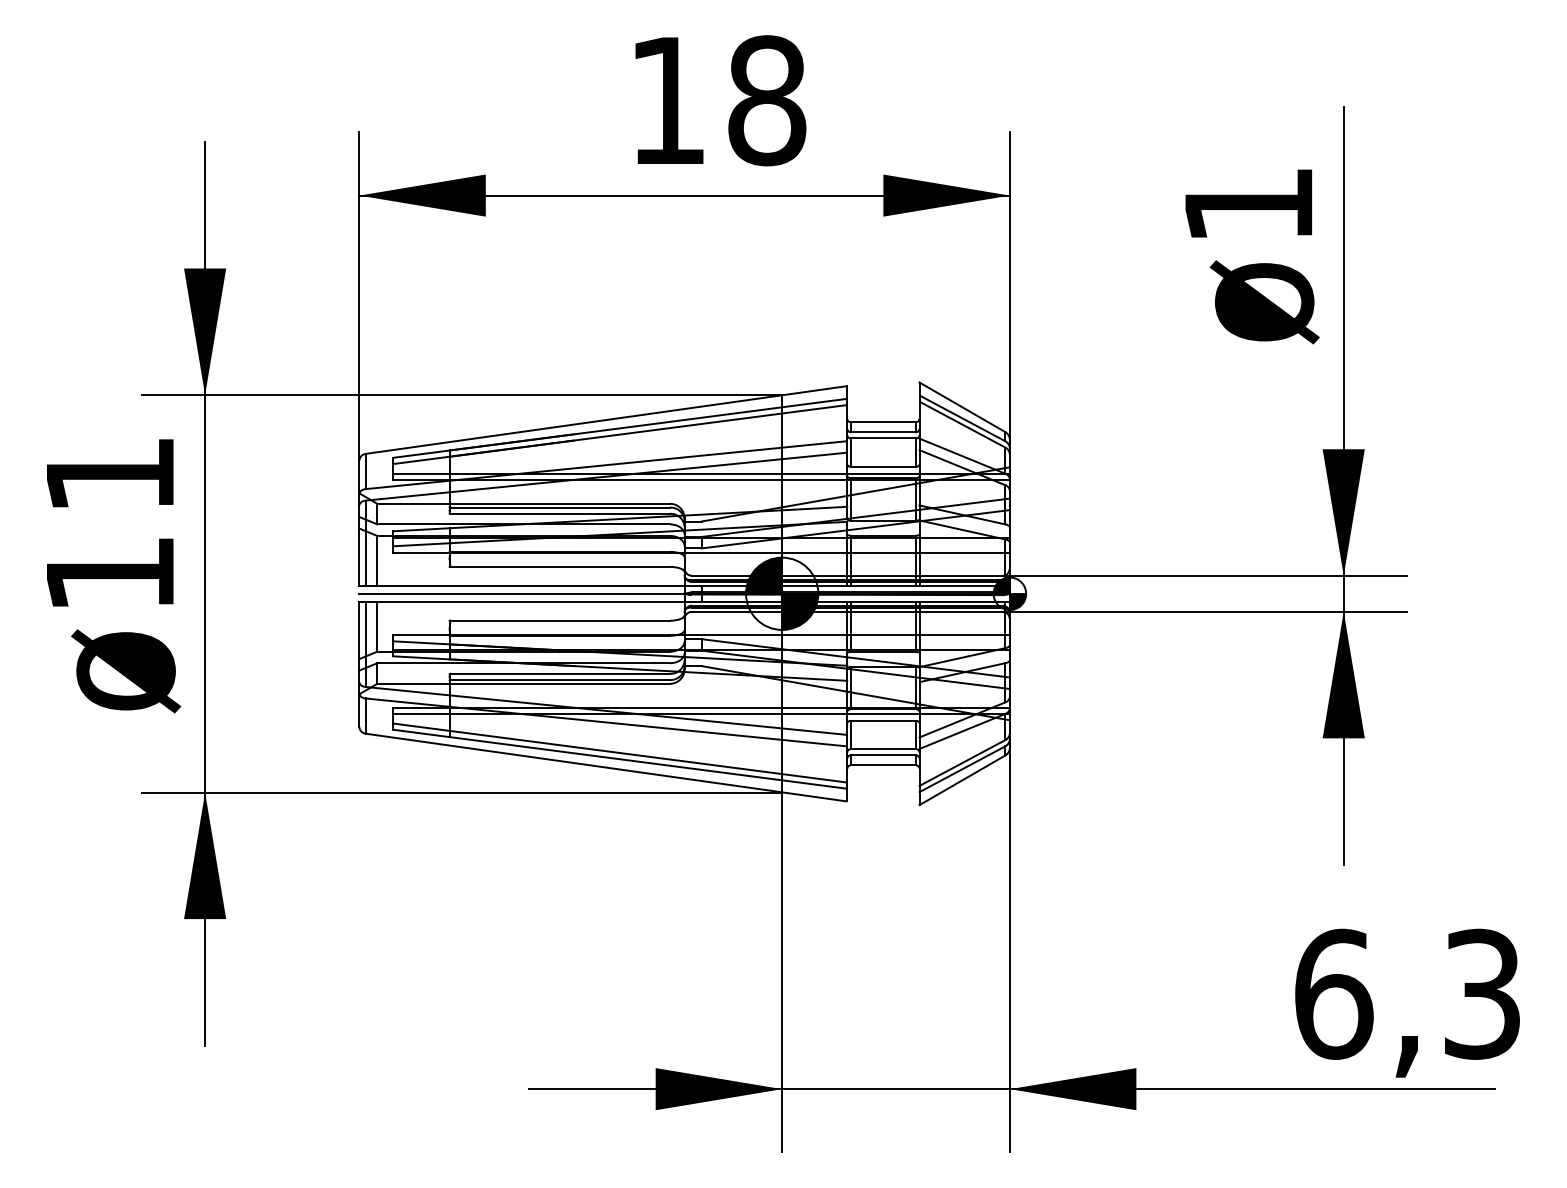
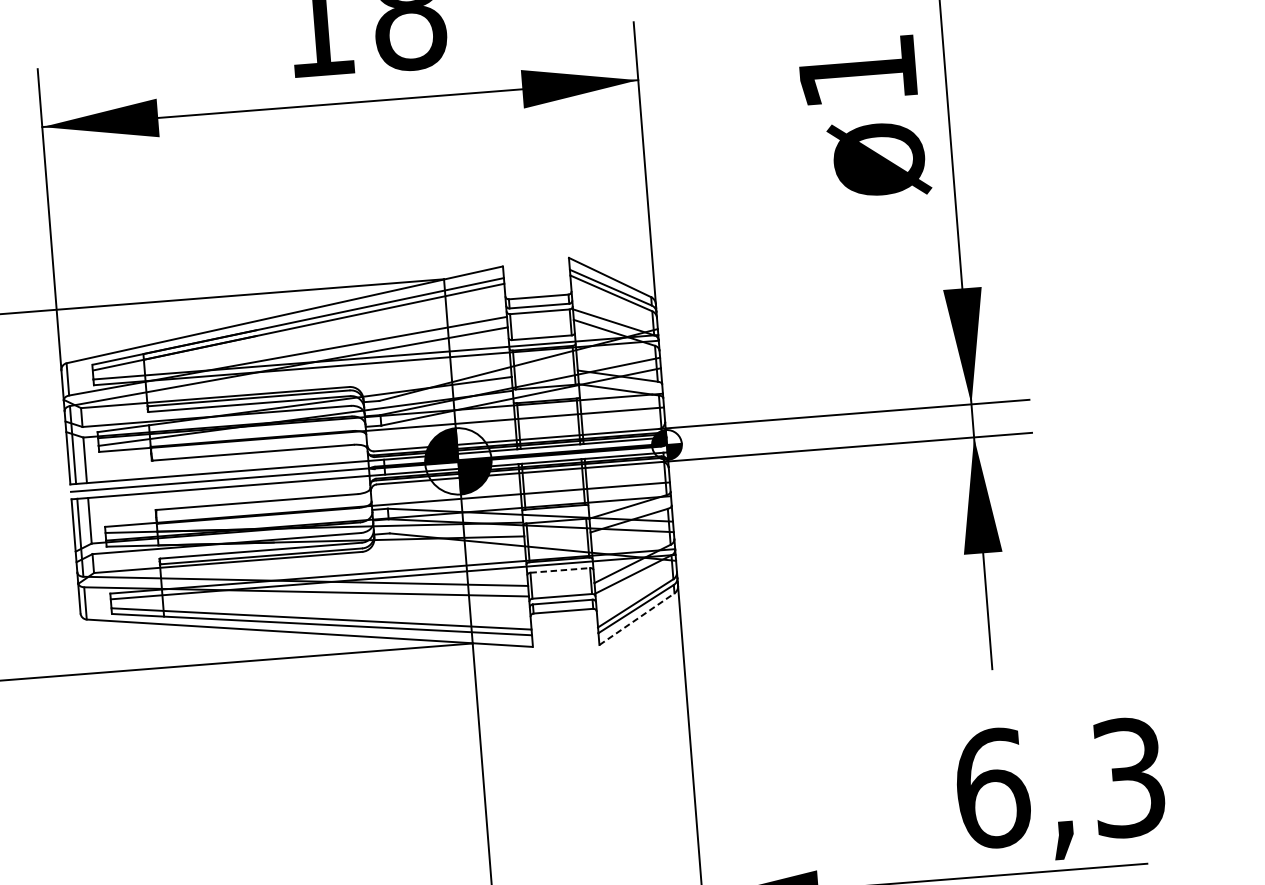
line: (883, 720) -> (560, 570), solid -> dashed
line: (962, 780) -> (637, 619), solid -> dashed

